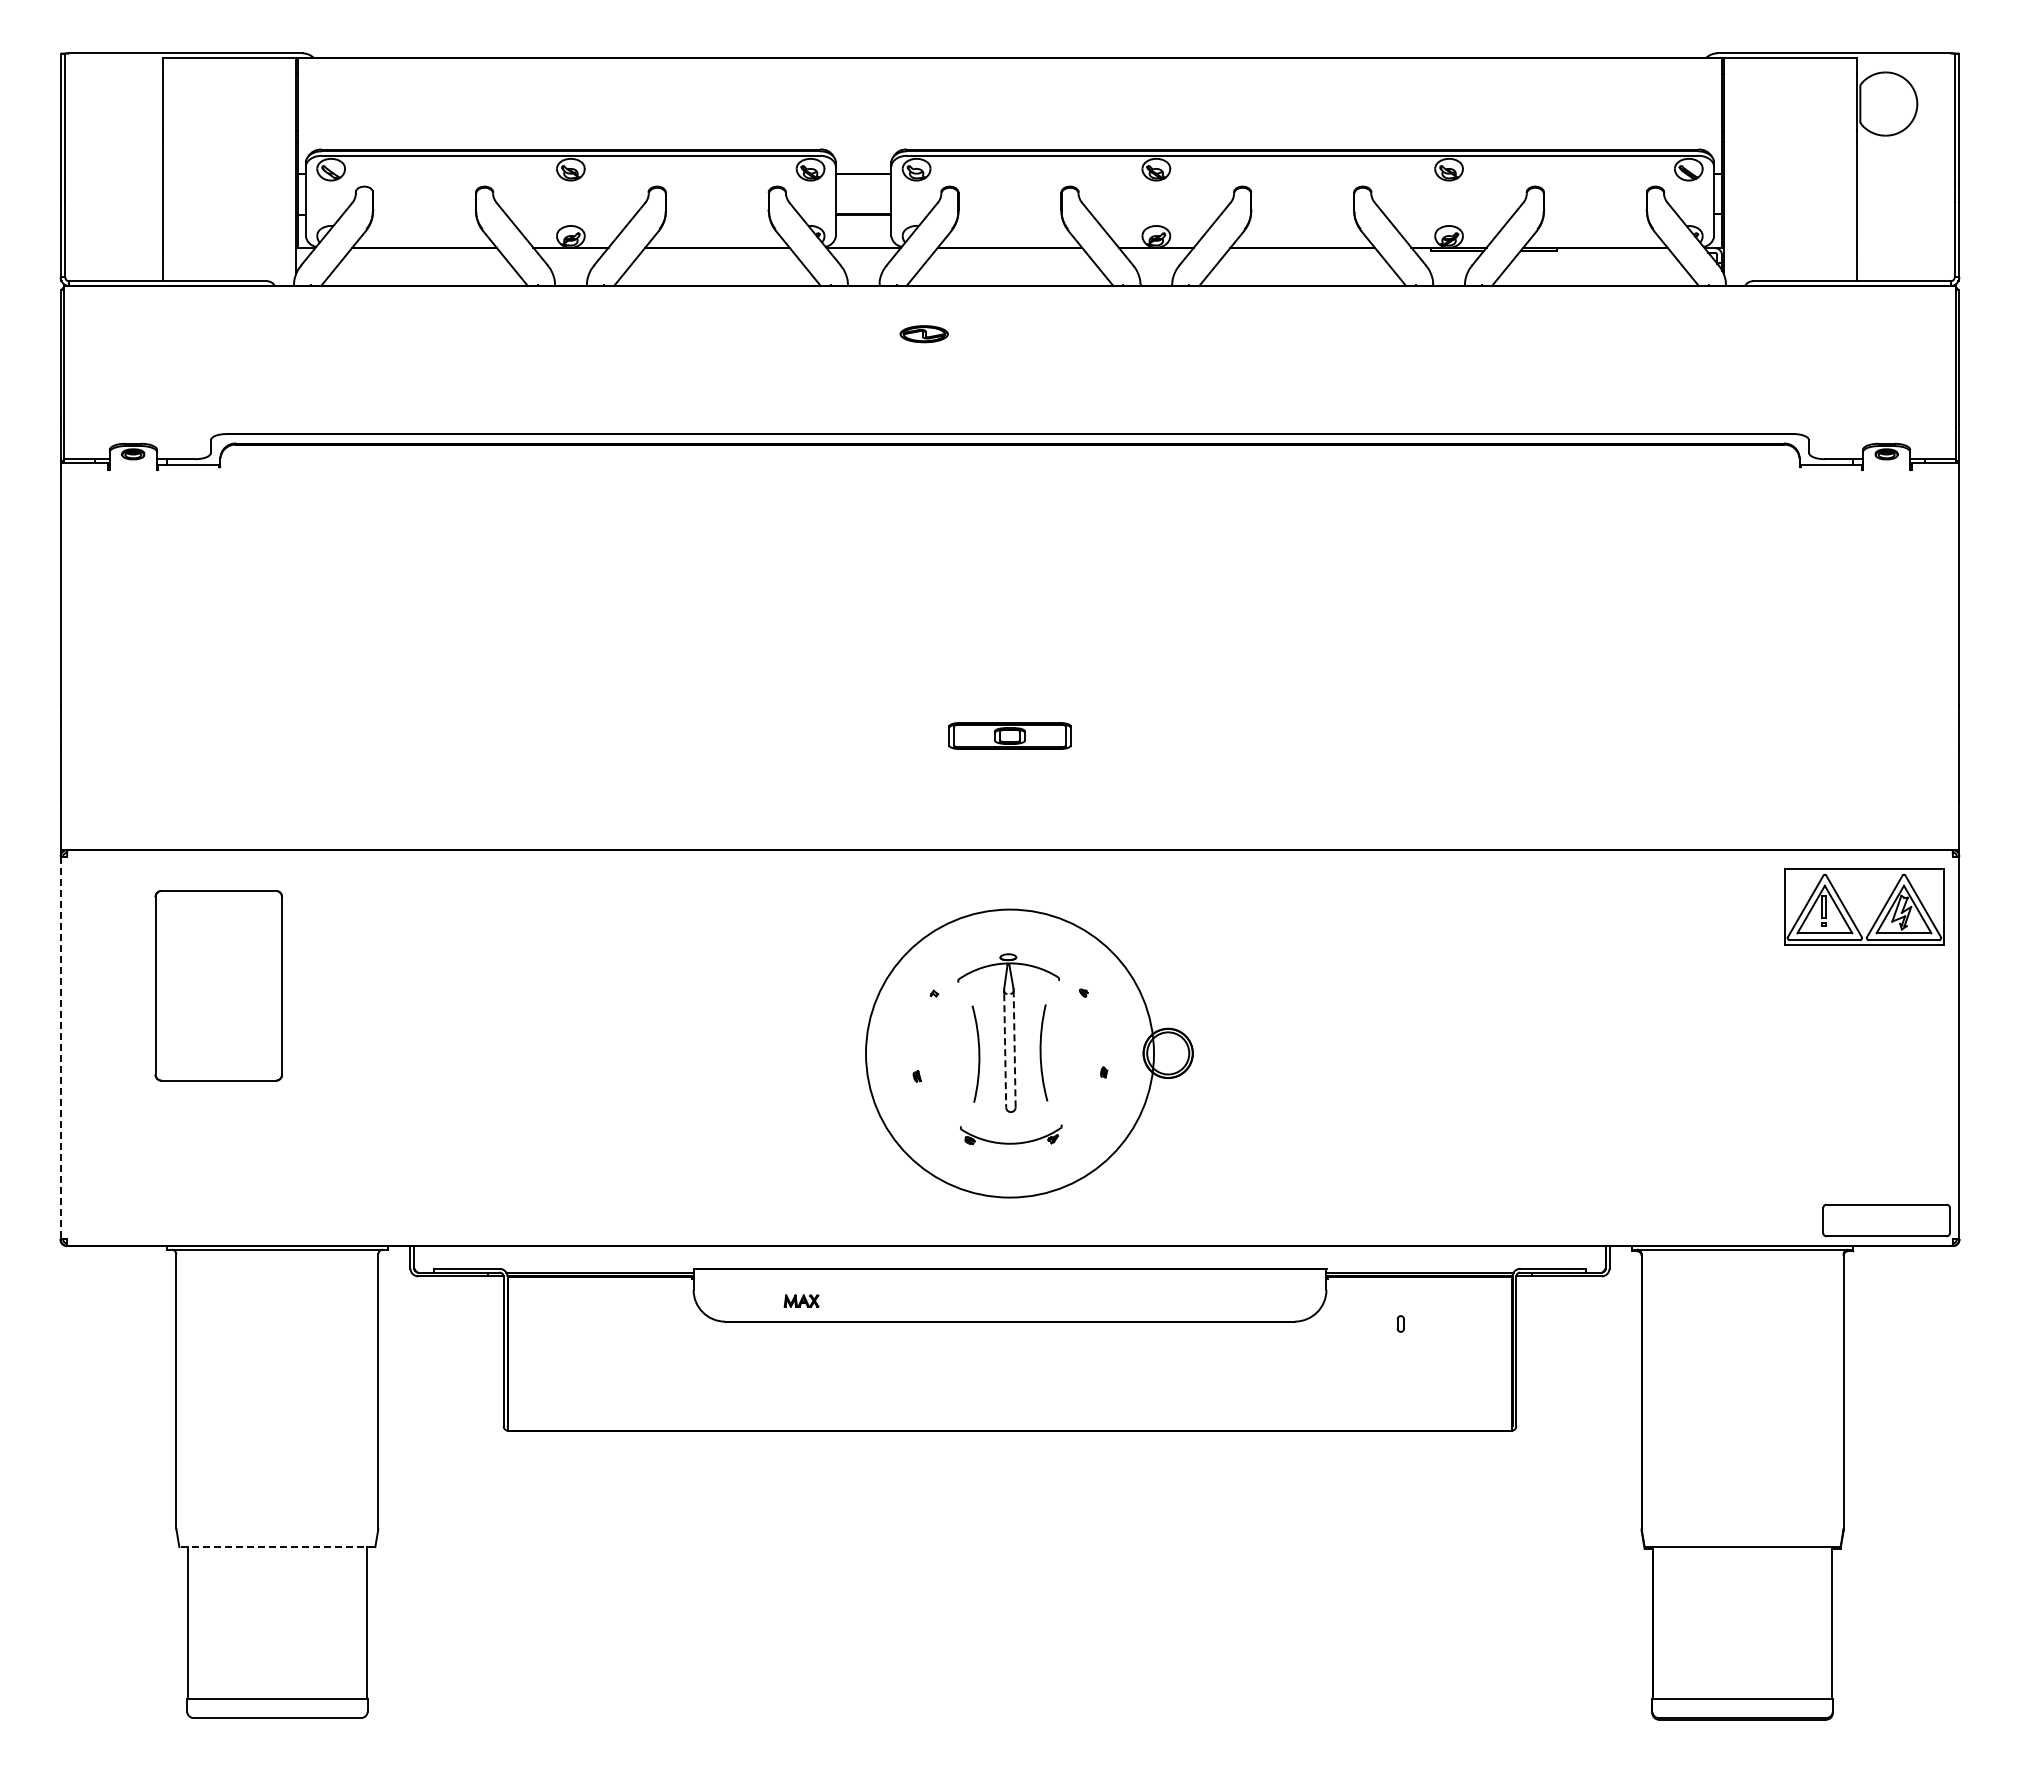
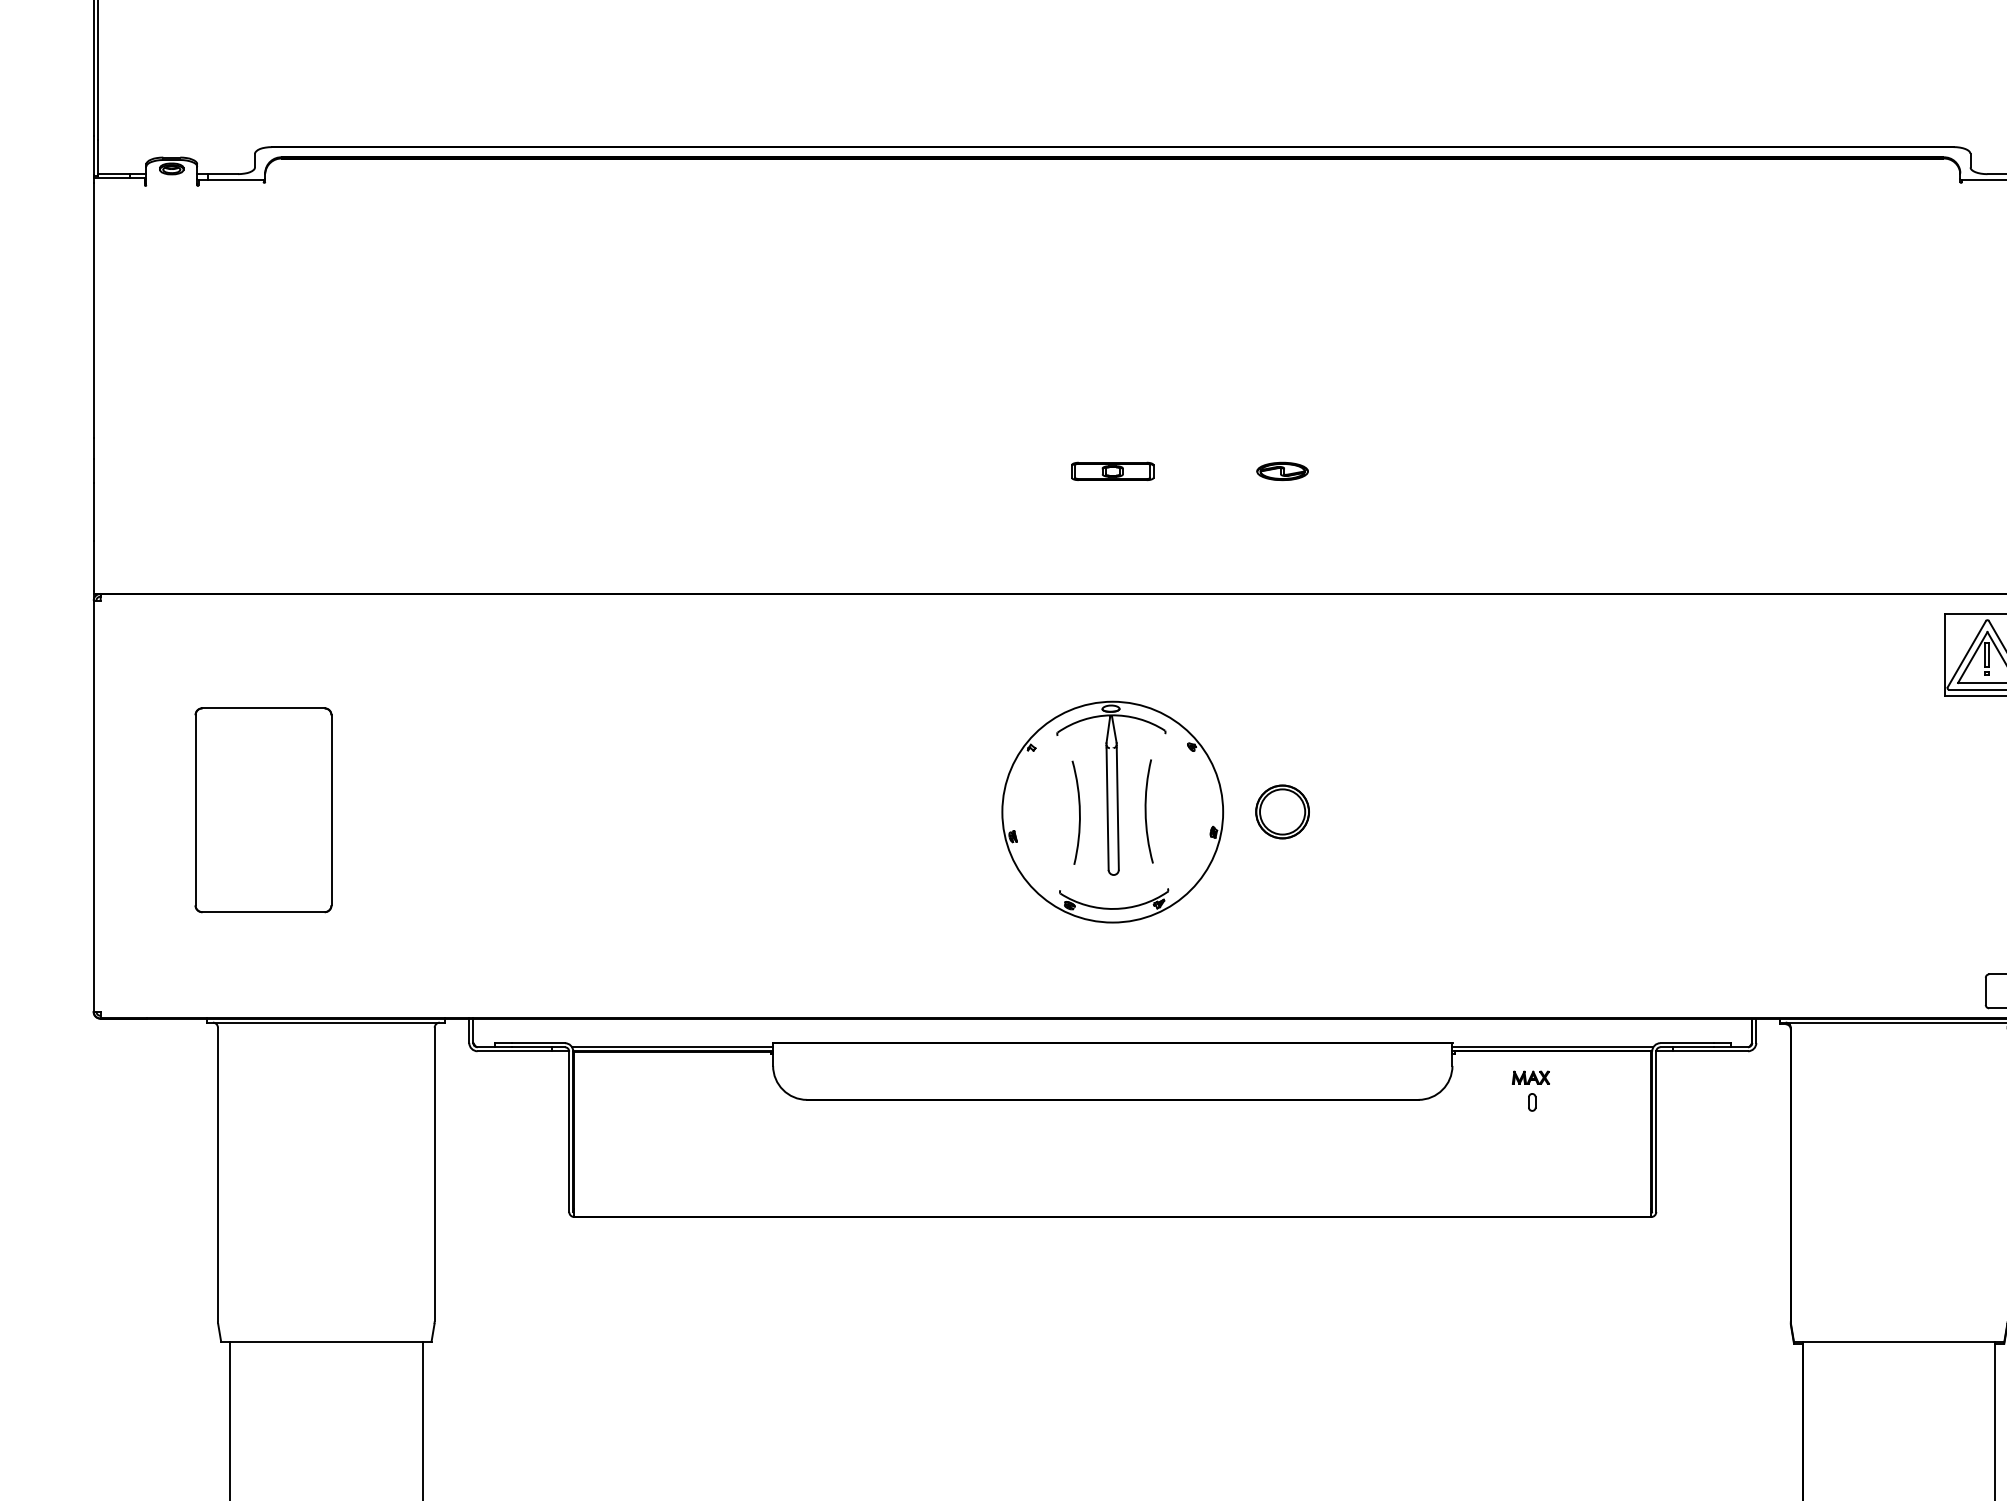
part: (923, 334) -> (1281, 471), moved
part: (1009, 736) -> (1112, 471), size x0.62
part: (218, 985) -> (263, 809), moved
line: (60, 1048) -> (93, 806), dashed -> solid
line: (1005, 1050) -> (1107, 808), dashed -> solid
line: (1014, 1050) -> (1117, 808), dashed -> solid
circle: (1009, 1053) -> (1112, 812), size x0.71
part: (801, 1300) -> (1530, 1077), moved
line: (277, 1547) -> (326, 1342), dashed -> solid

